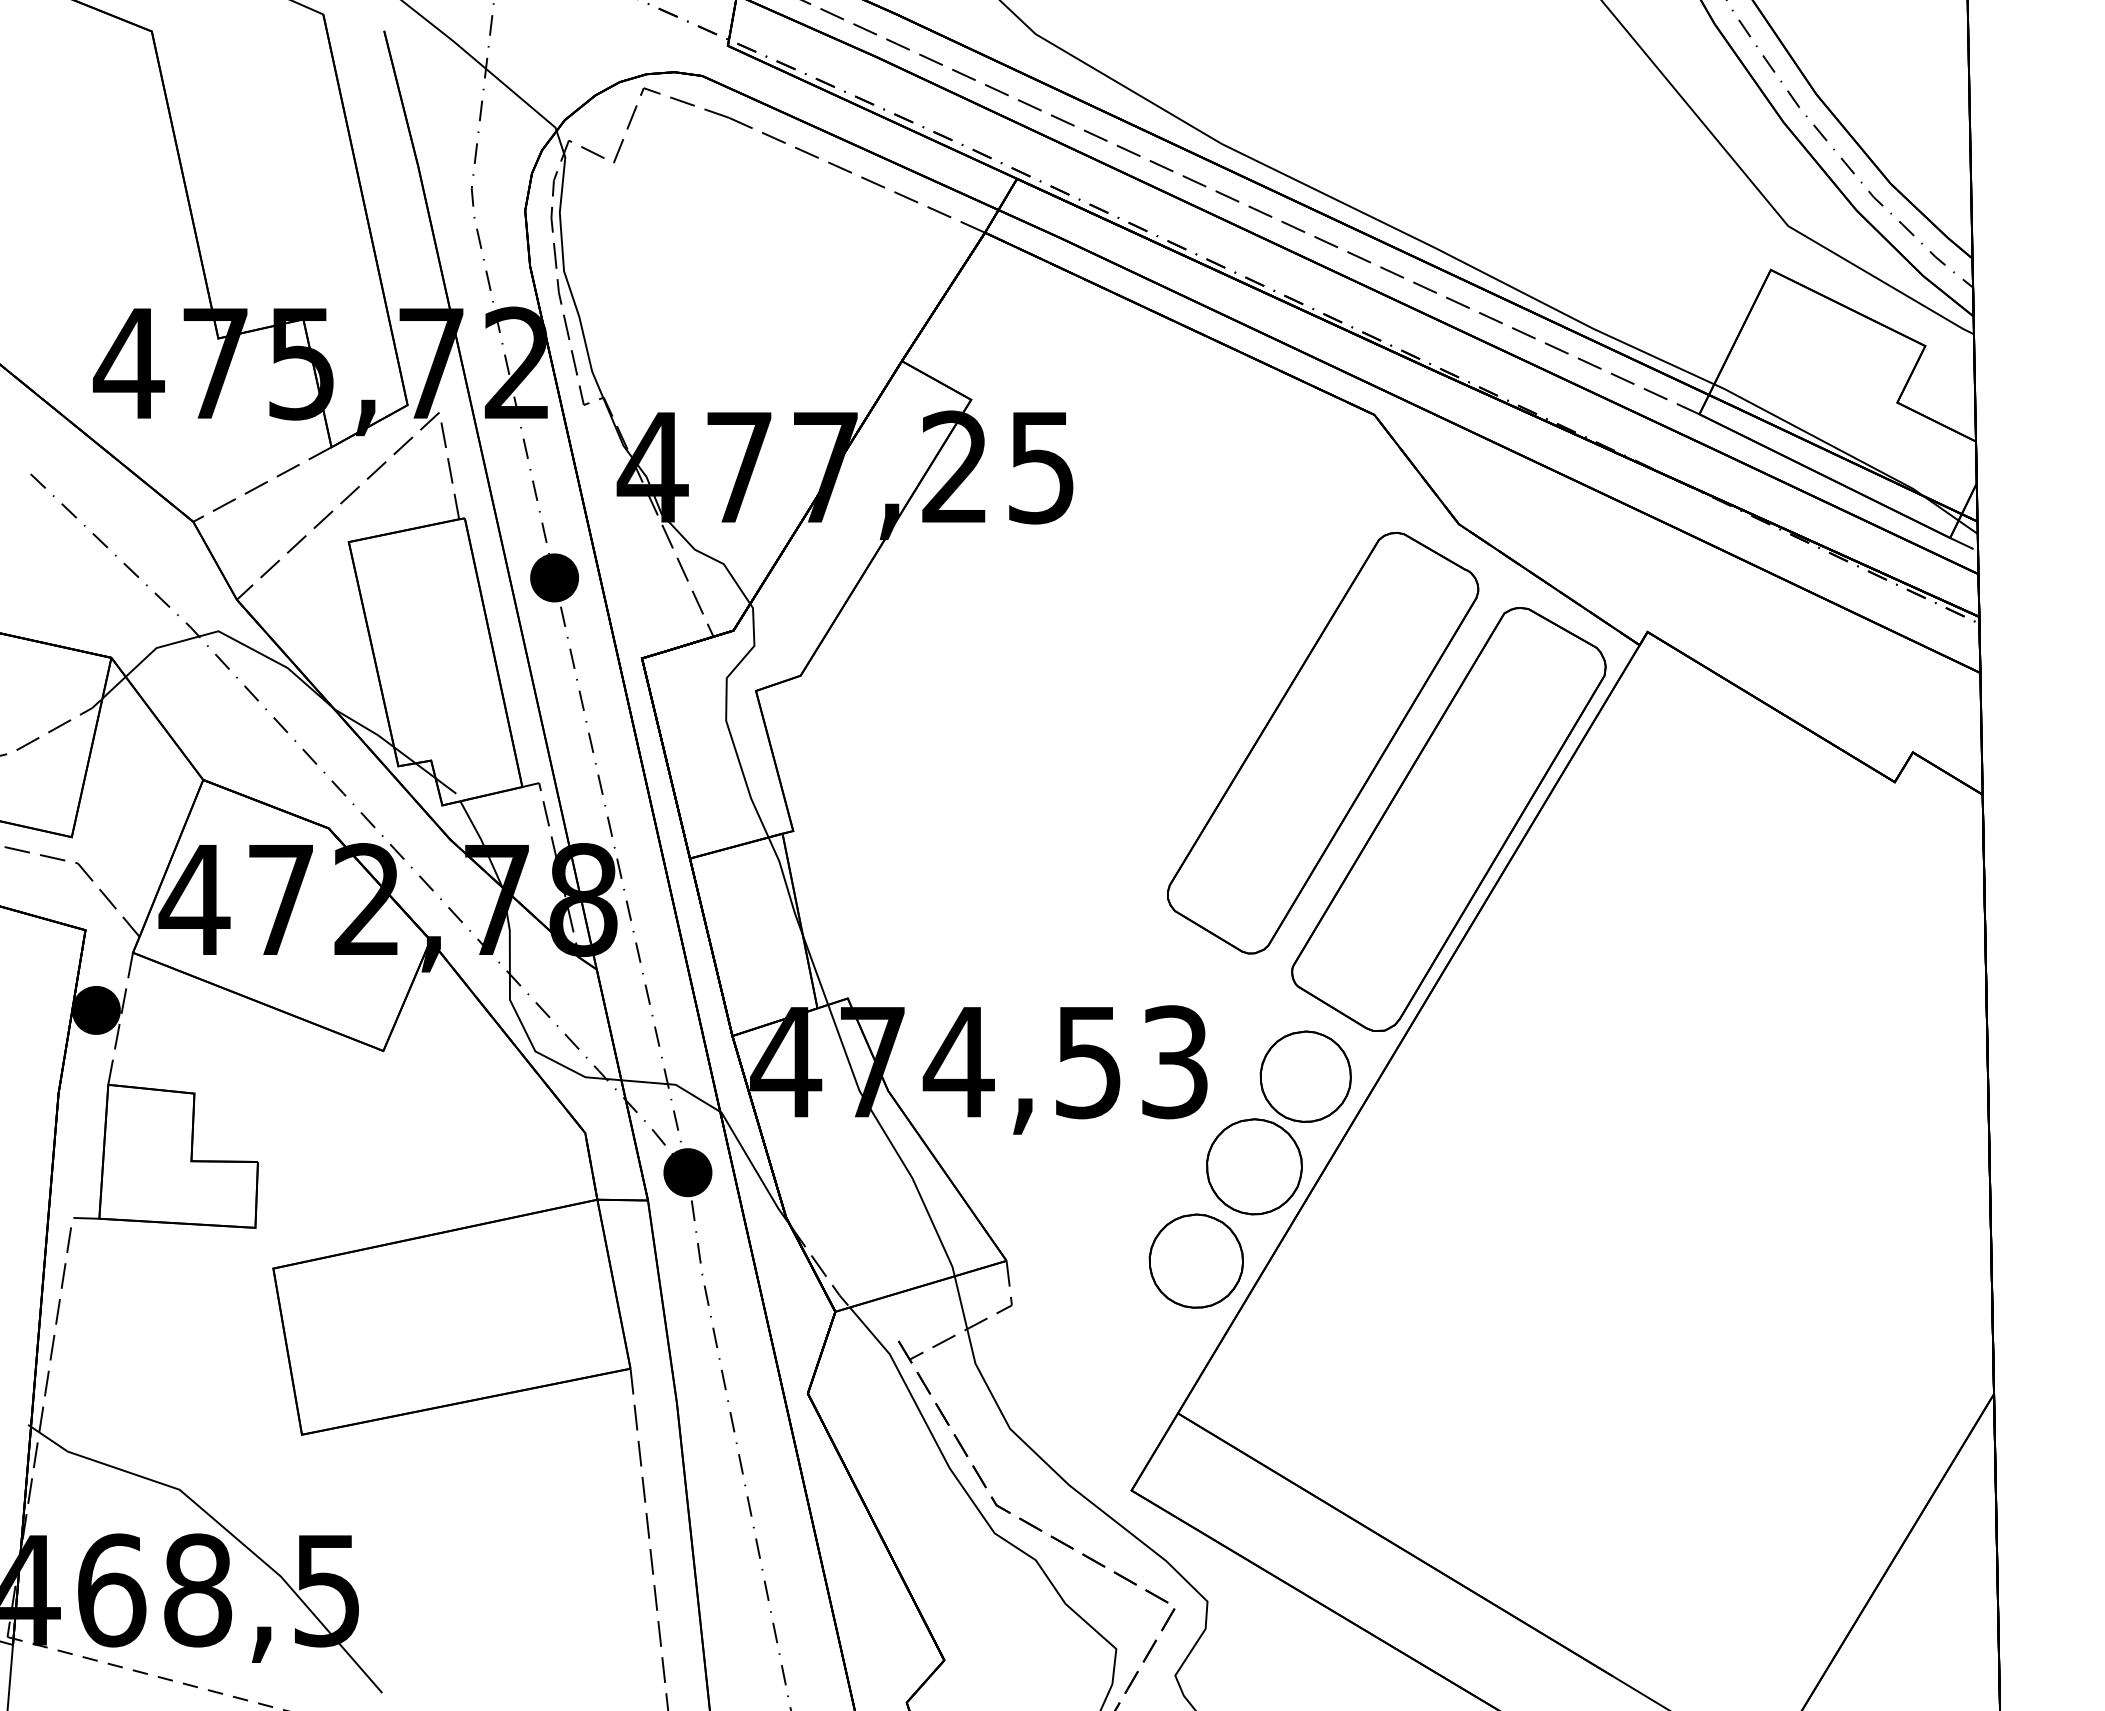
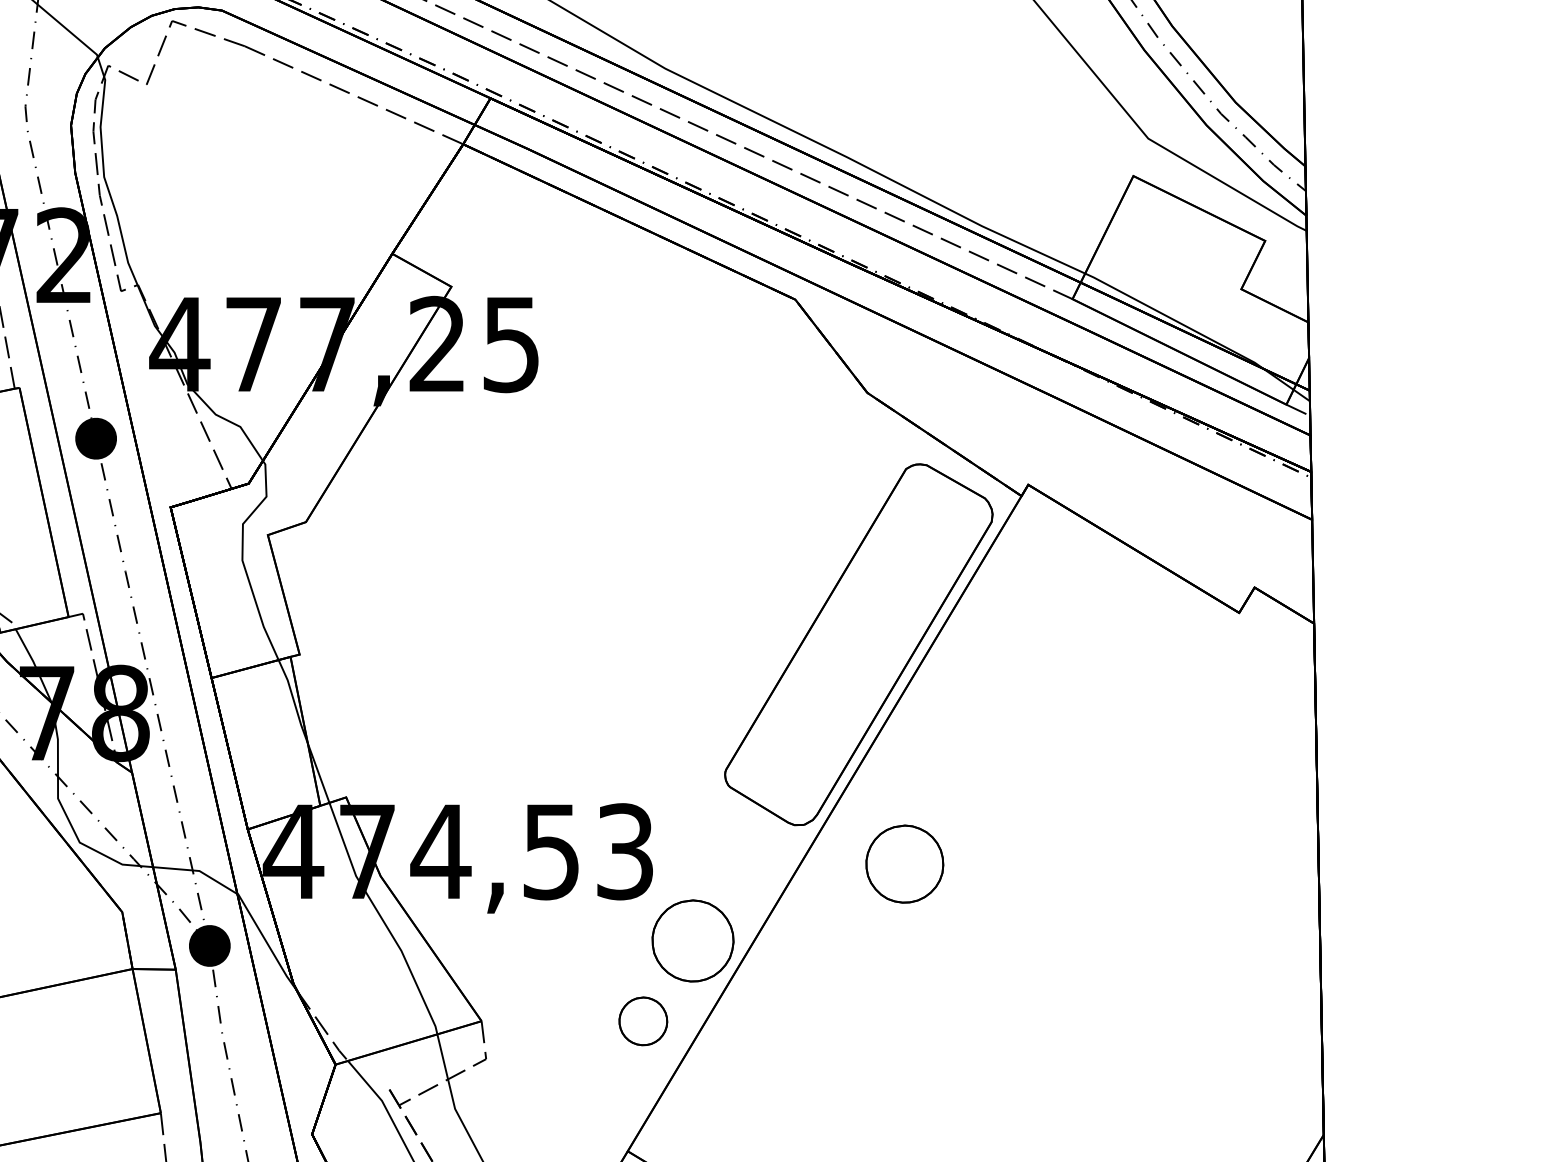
part: (1323, 742) -> (751, 579), removed
part: (1305, 1076) -> (904, 863), moved
part: (1195, 1260) -> (642, 1020), size x0.6

